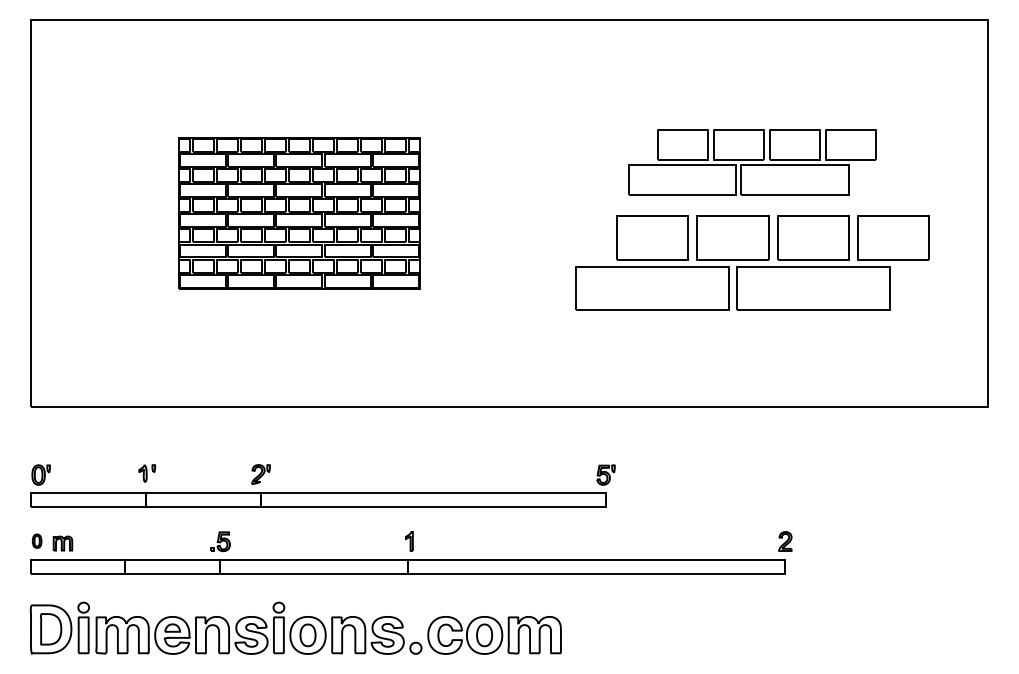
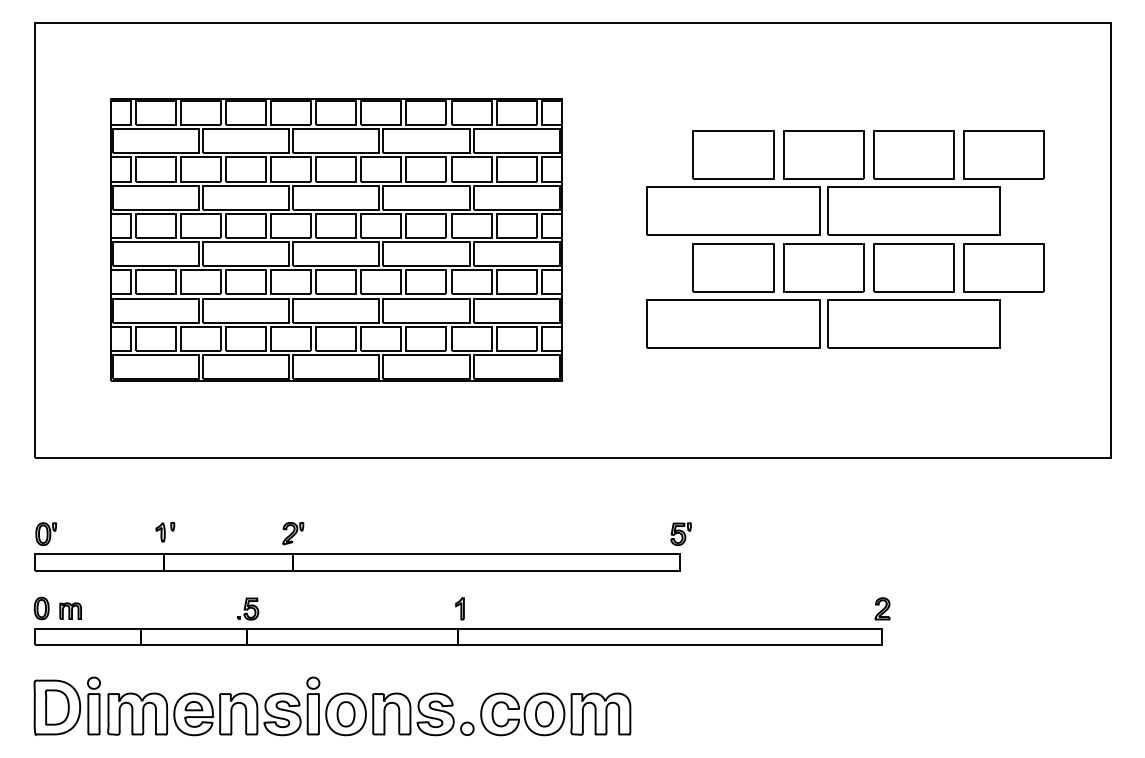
part: (752, 162) -> (845, 182), size x1.43
part: (299, 212) -> (336, 239), size x1.67
part: (37, 541) -> (41, 608), size x1.43

